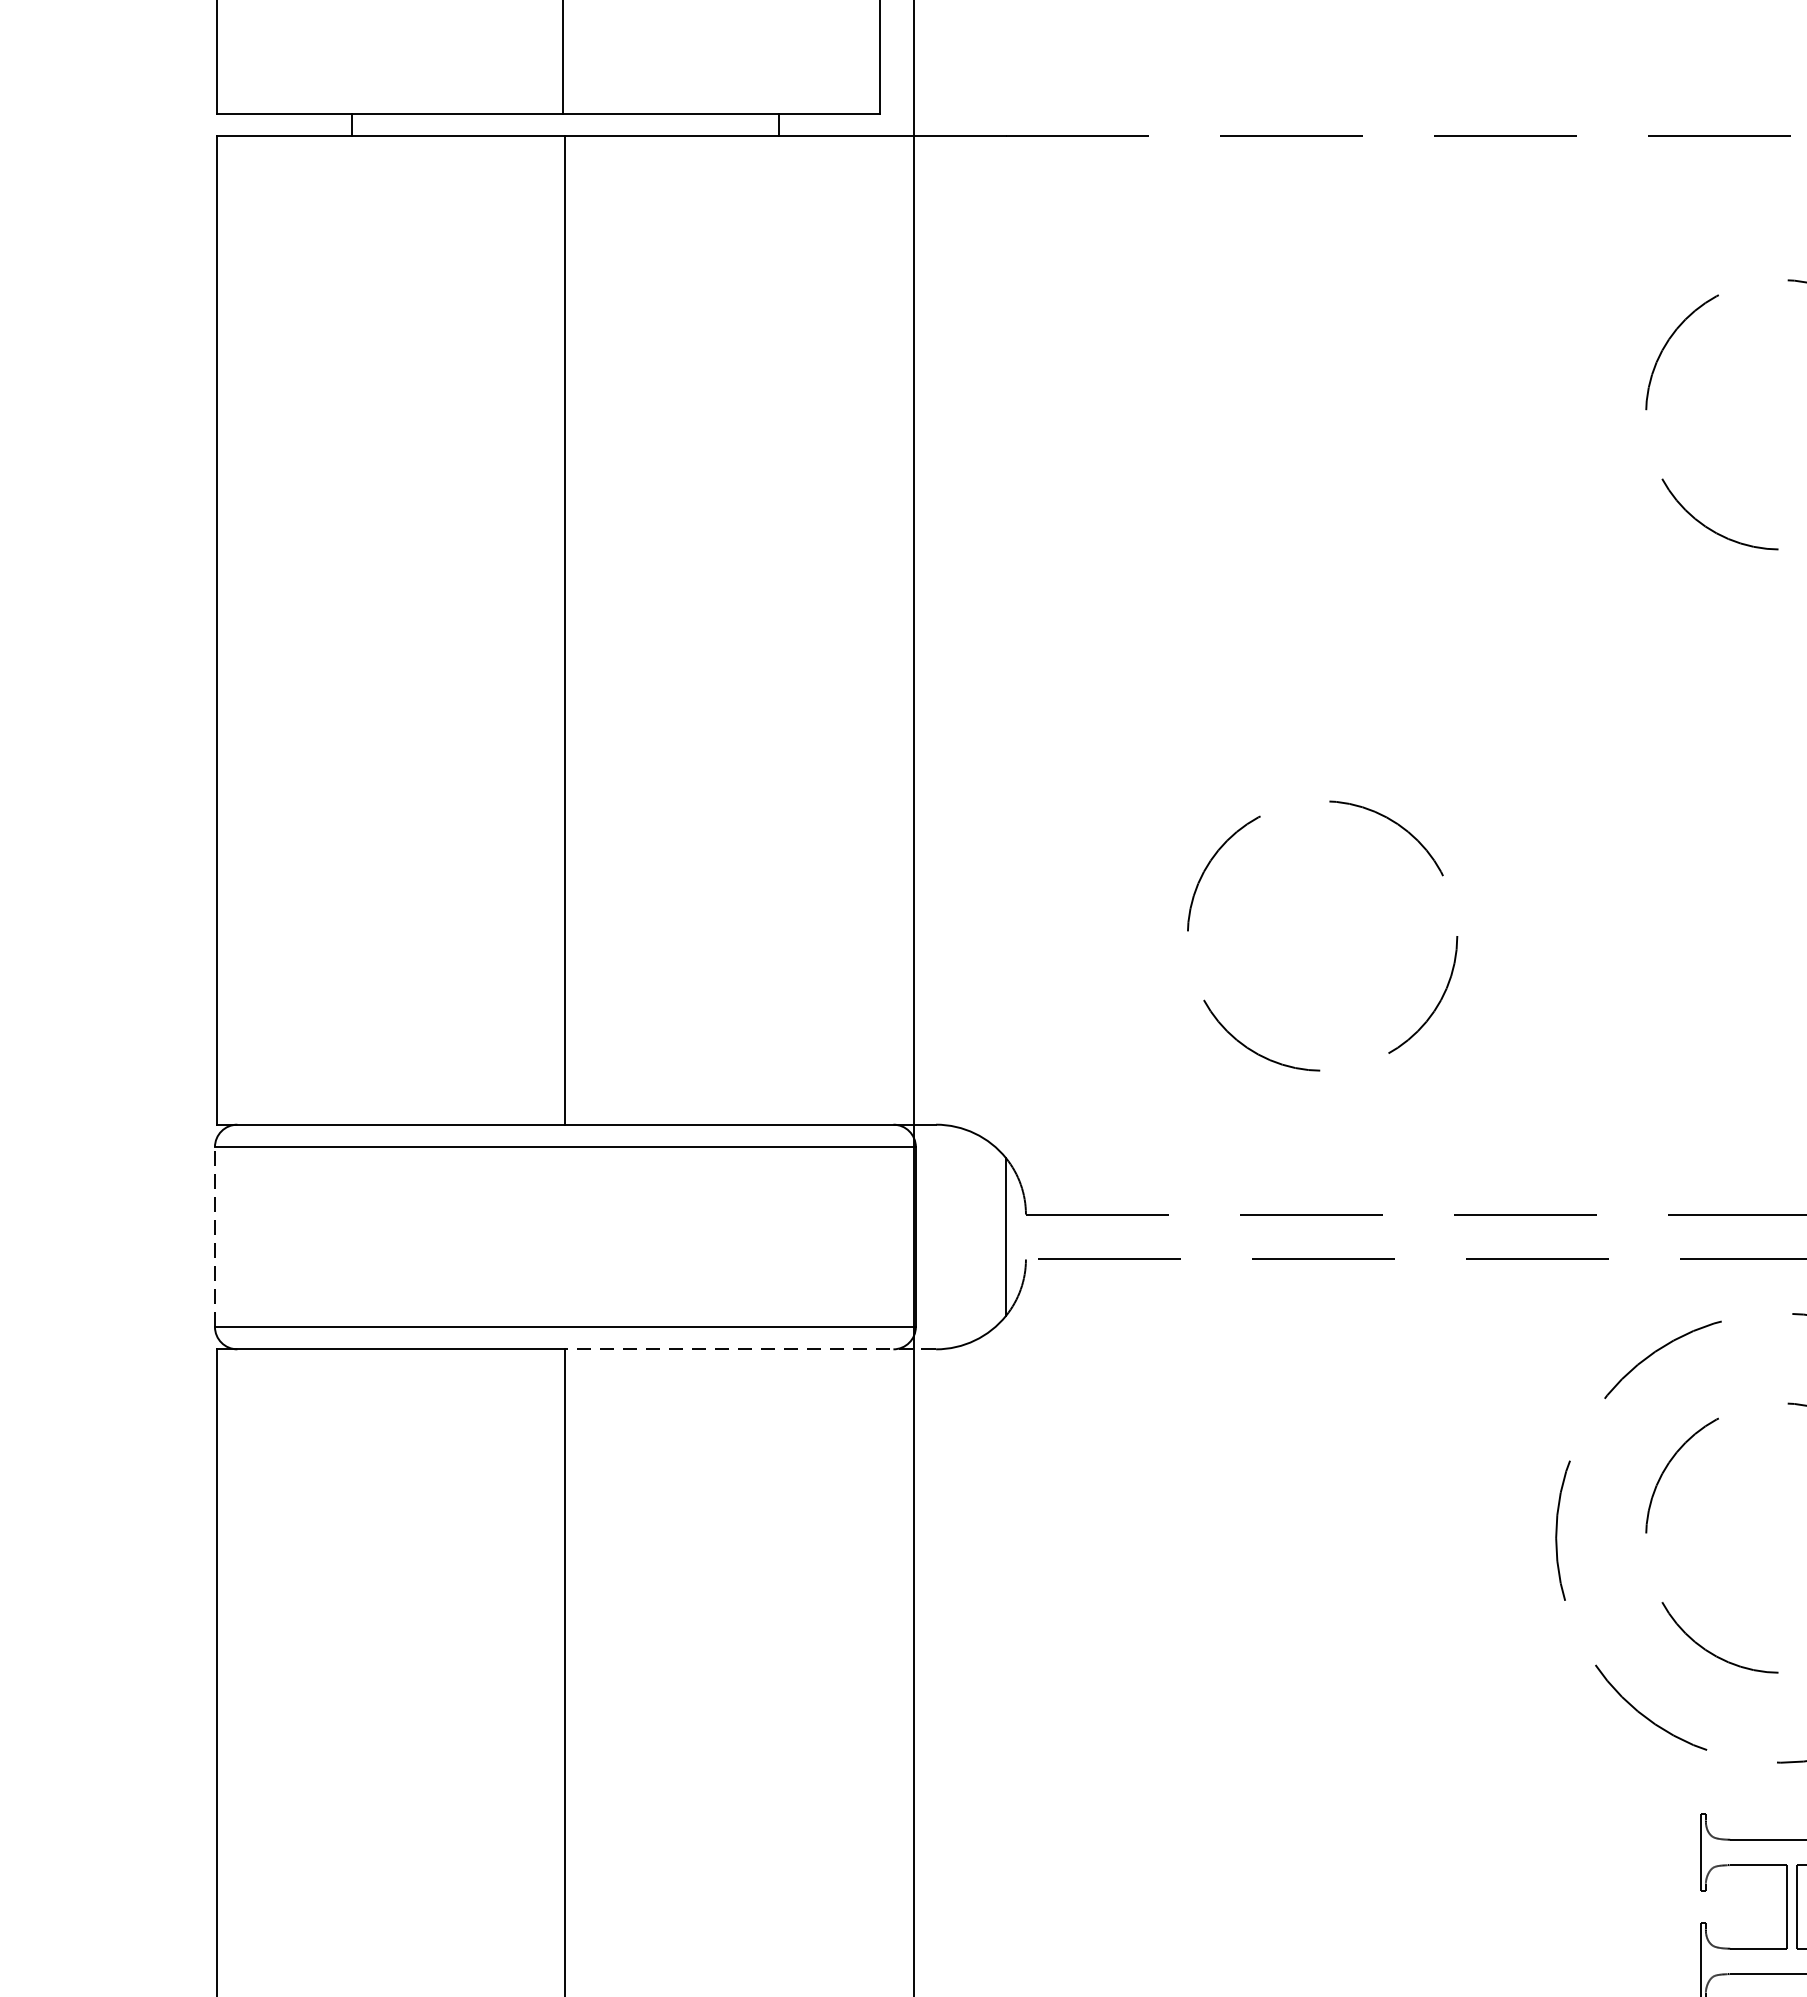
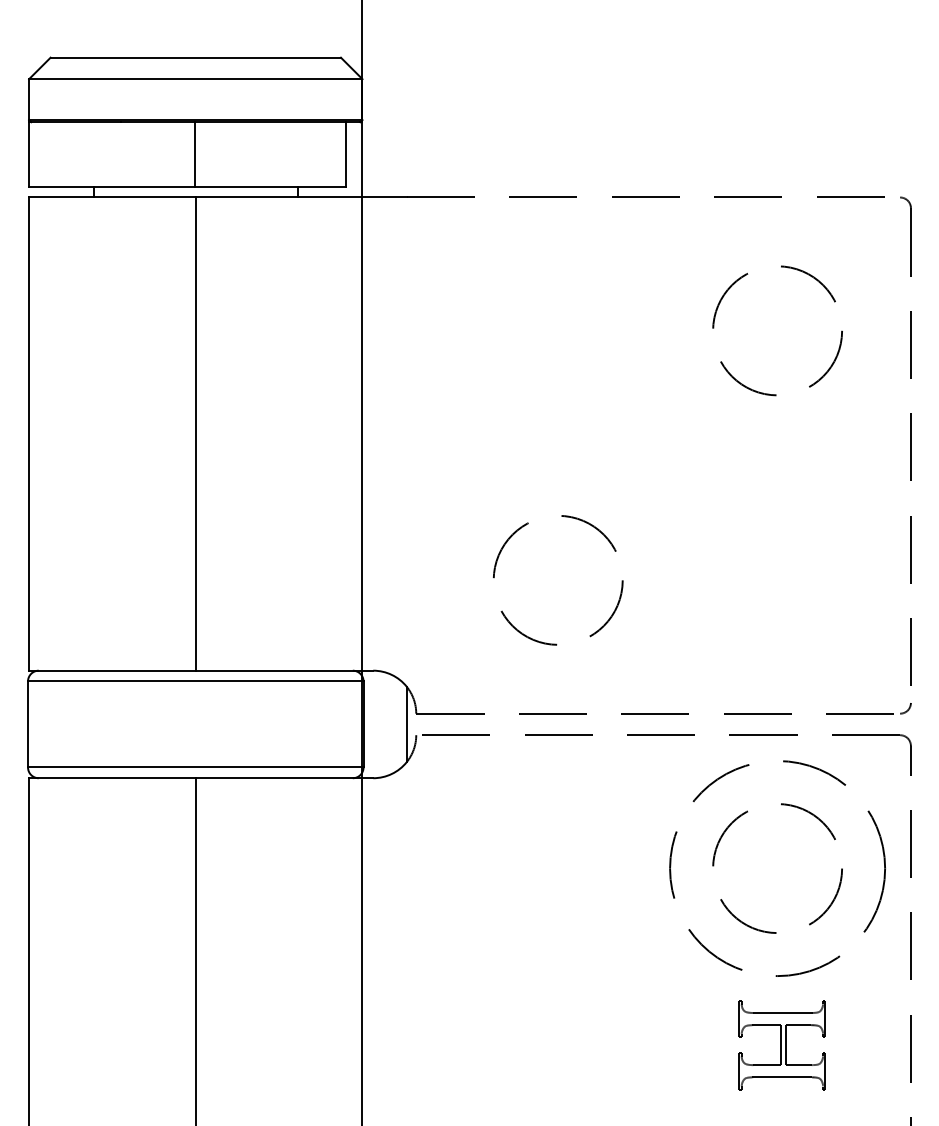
line: (215, 1235) -> (28, 723), dashed -> solid
line: (750, 1349) -> (284, 778), dashed -> solid

